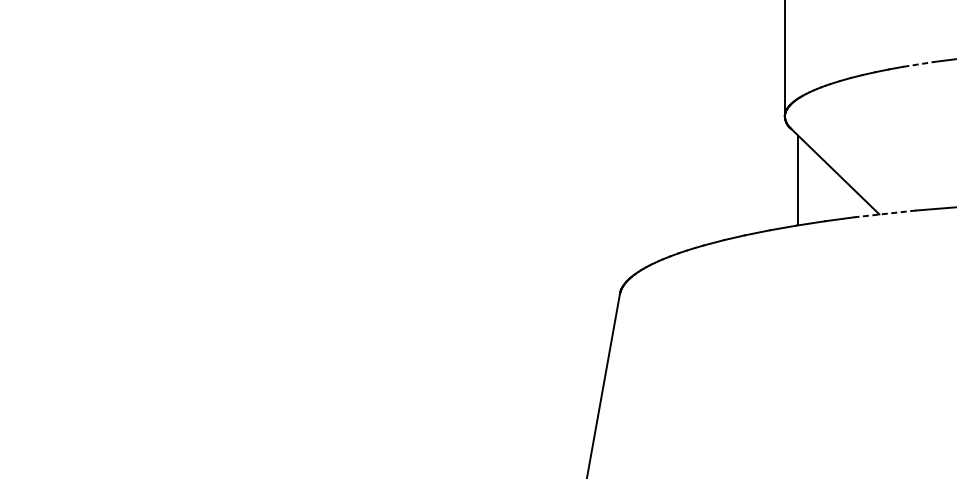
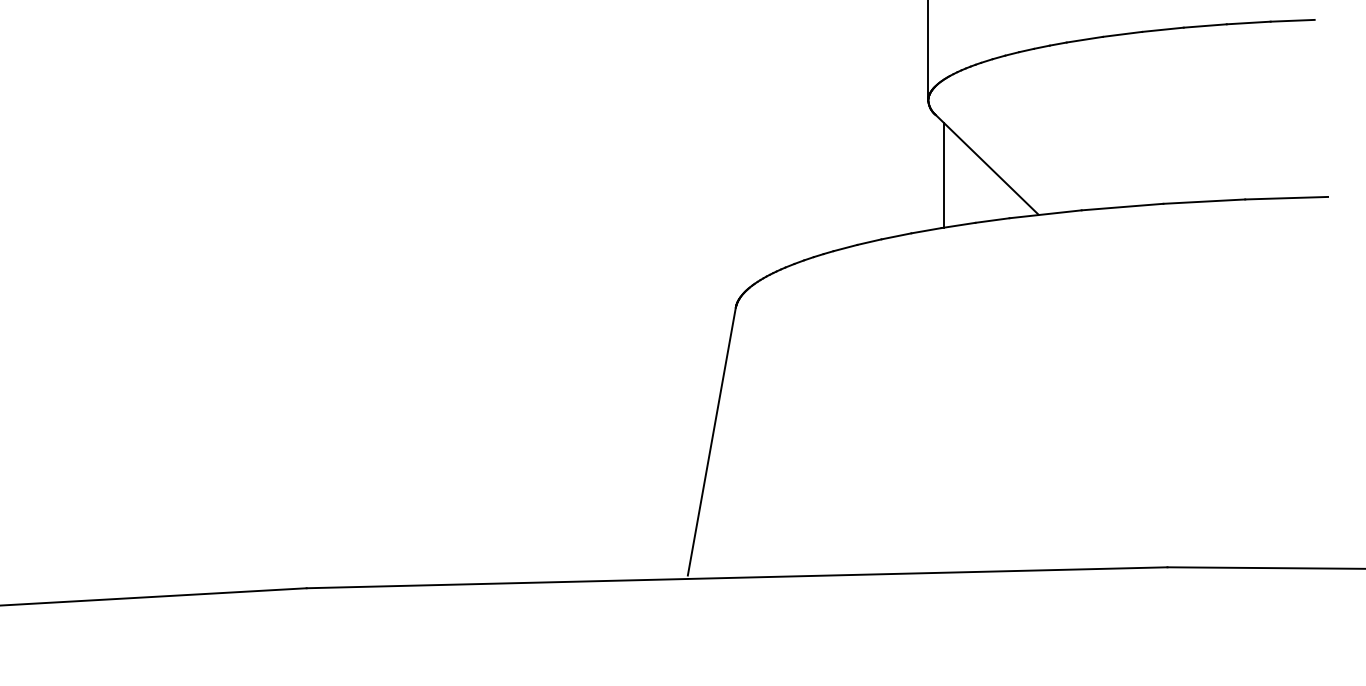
line: (919, 64) -> (1085, 39), dashed -> solid
line: (885, 214) -> (1045, 214), dashed -> solid

